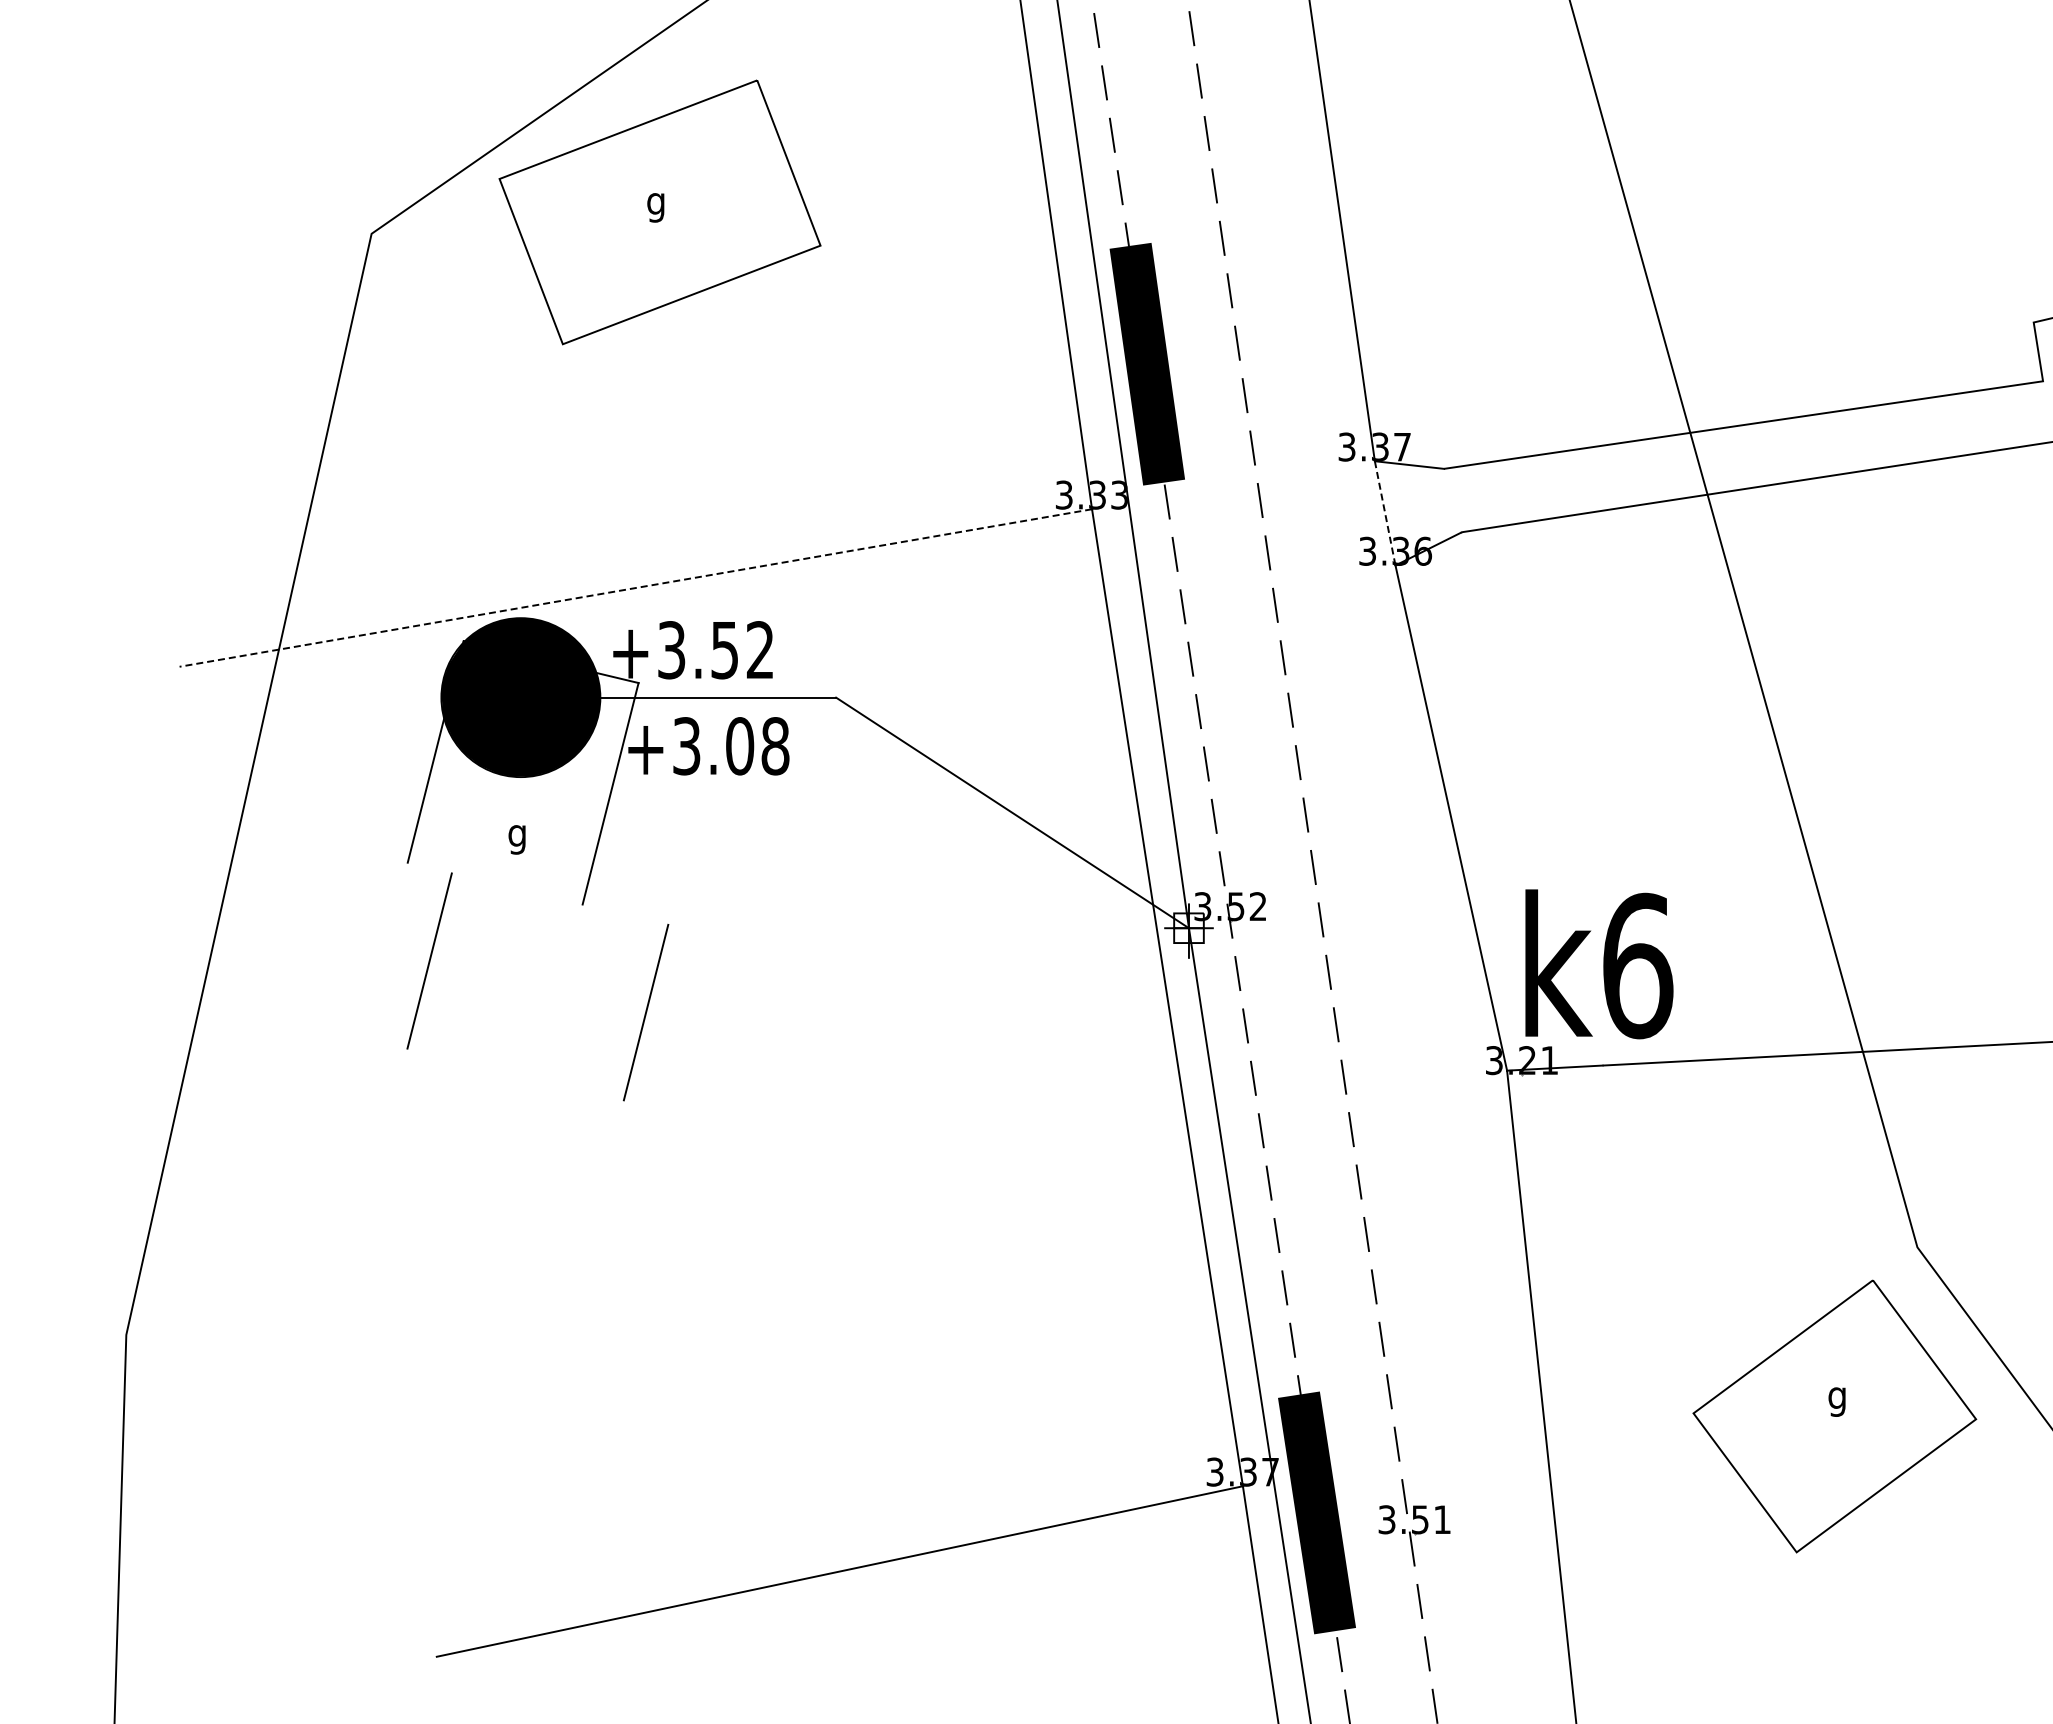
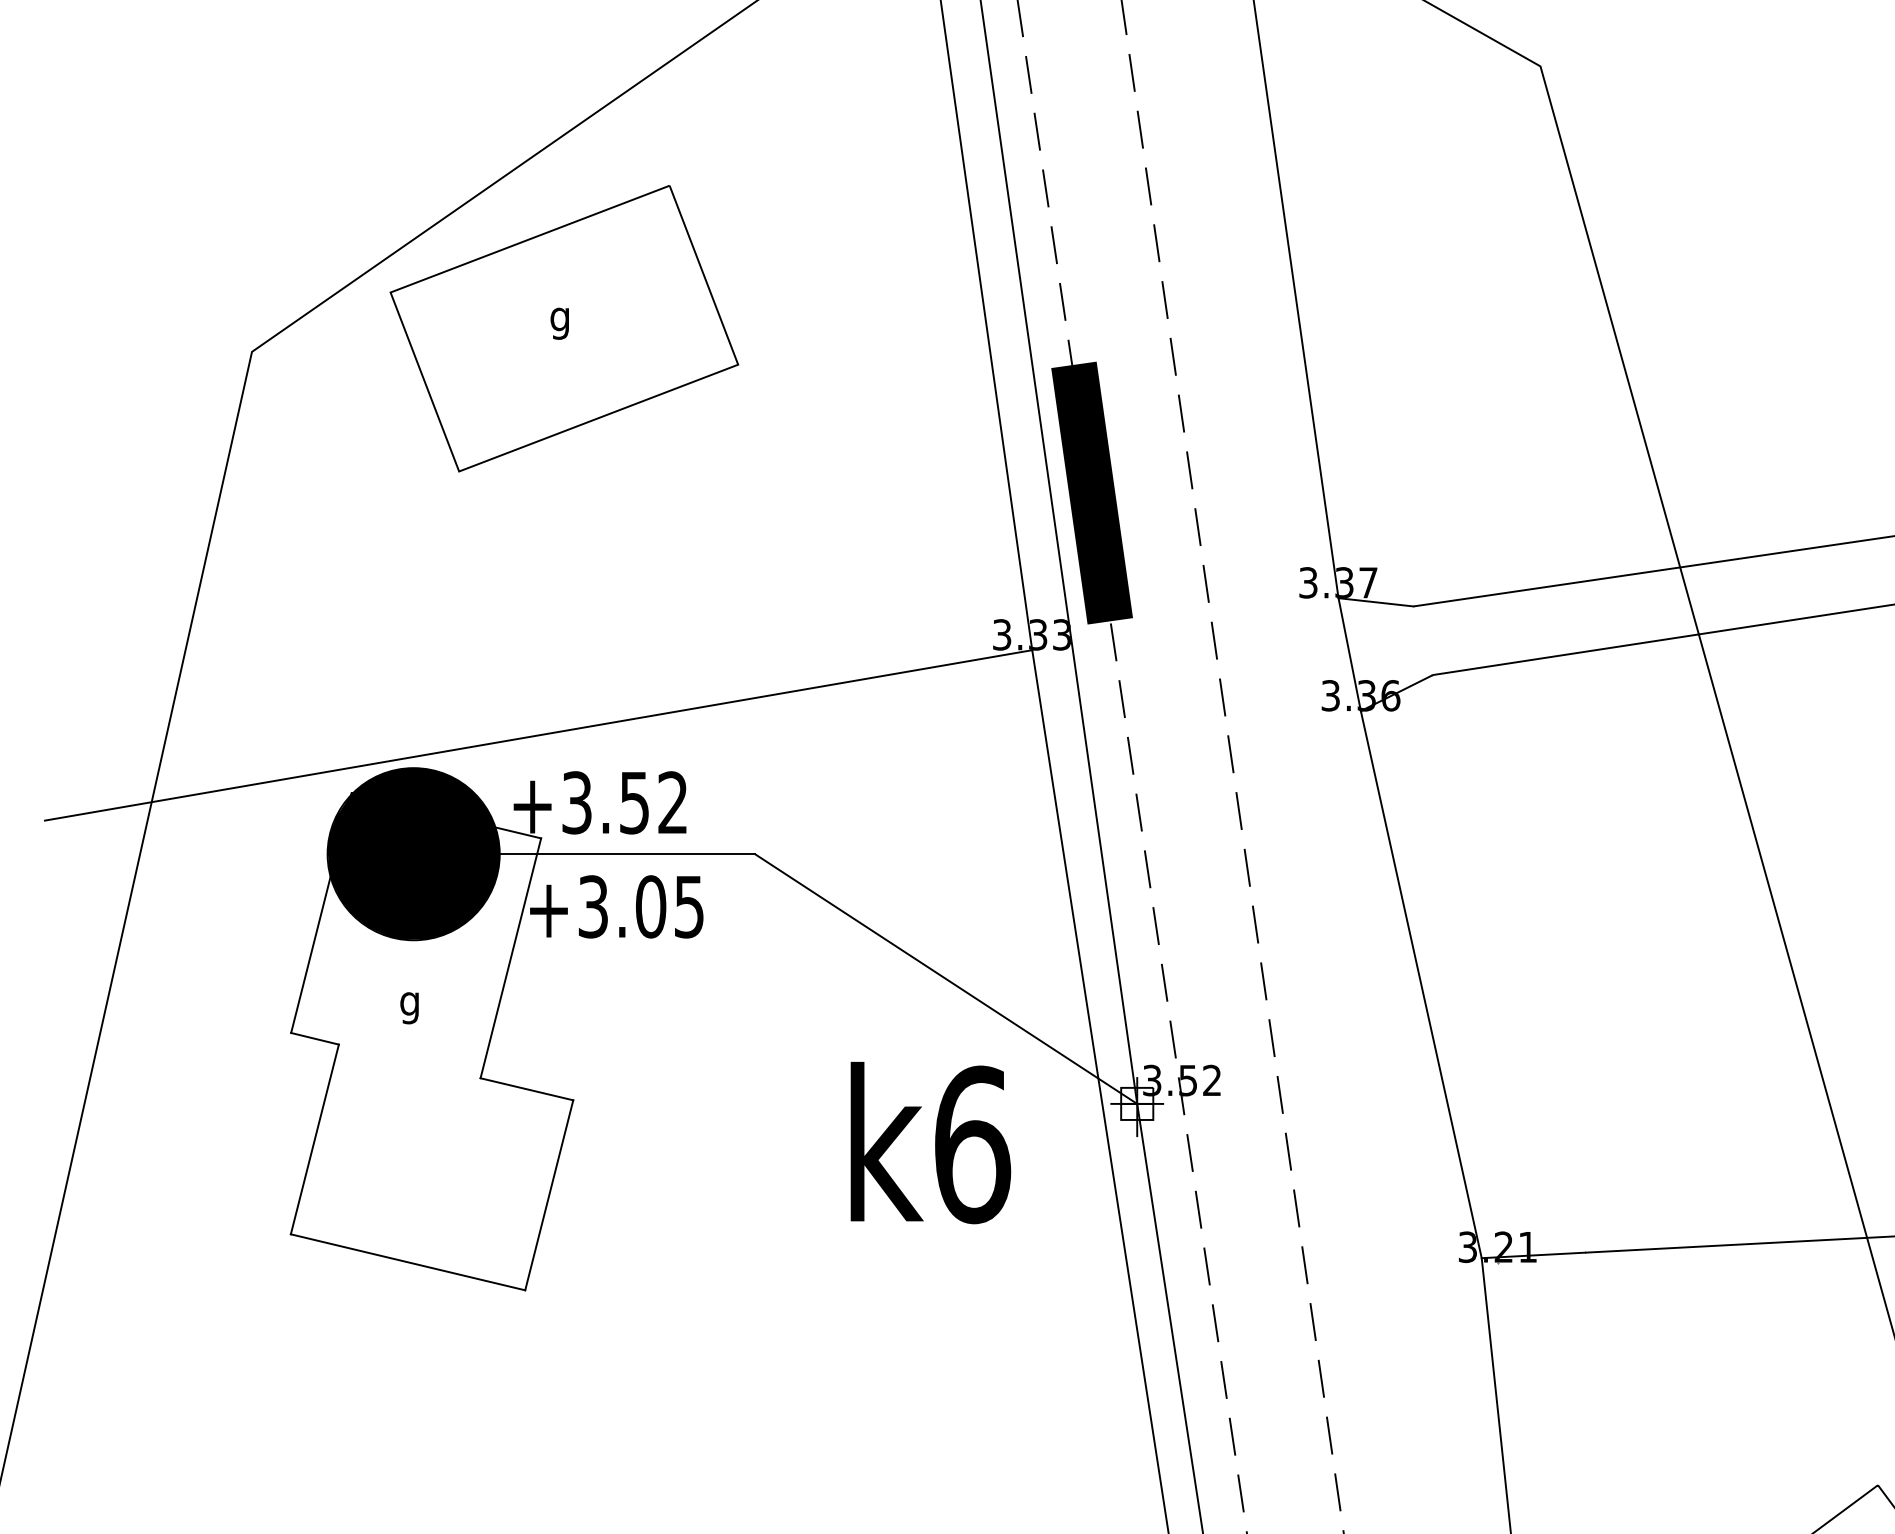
line: (1385, 513) -> (1350, 654), dashed -> solid
line: (635, 588) -> (537, 736), dashed -> solid
text: (775, 746) -> (689, 907), +3.08 -> +3.05
line: (429, 867) -> (314, 1038), added
line: (625, 914) -> (526, 1089), added
text: (1599, 964) -> (930, 1143), moved
line: (515, 1074) -> (407, 1262), added

